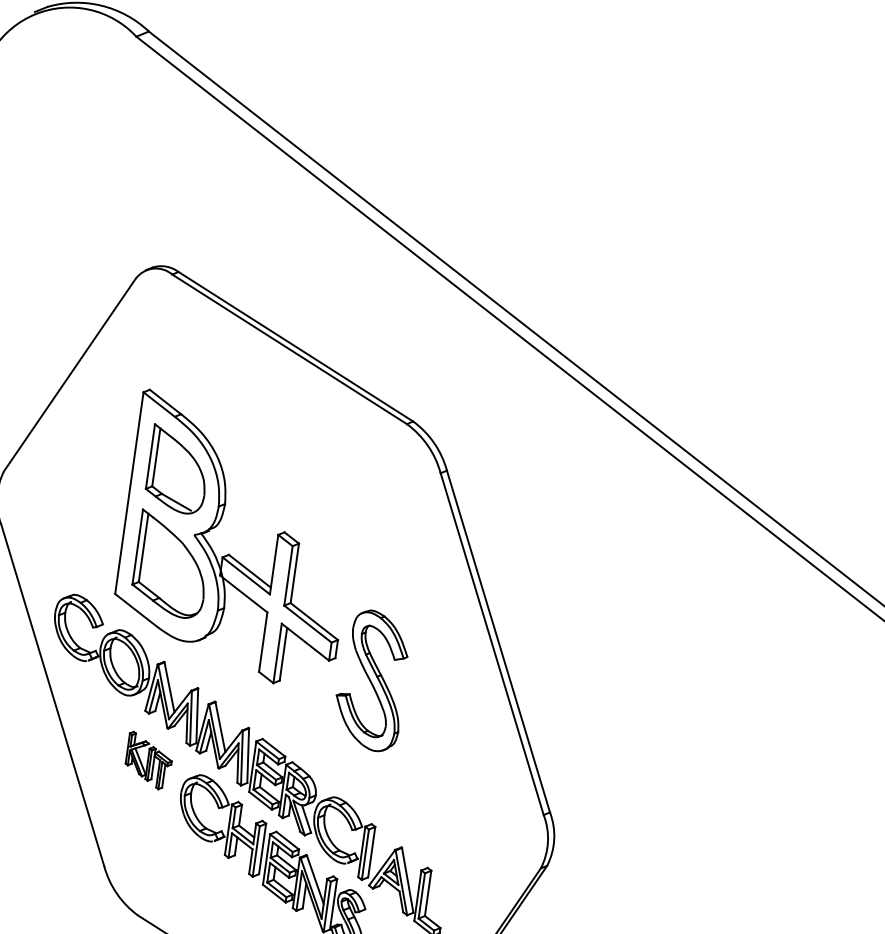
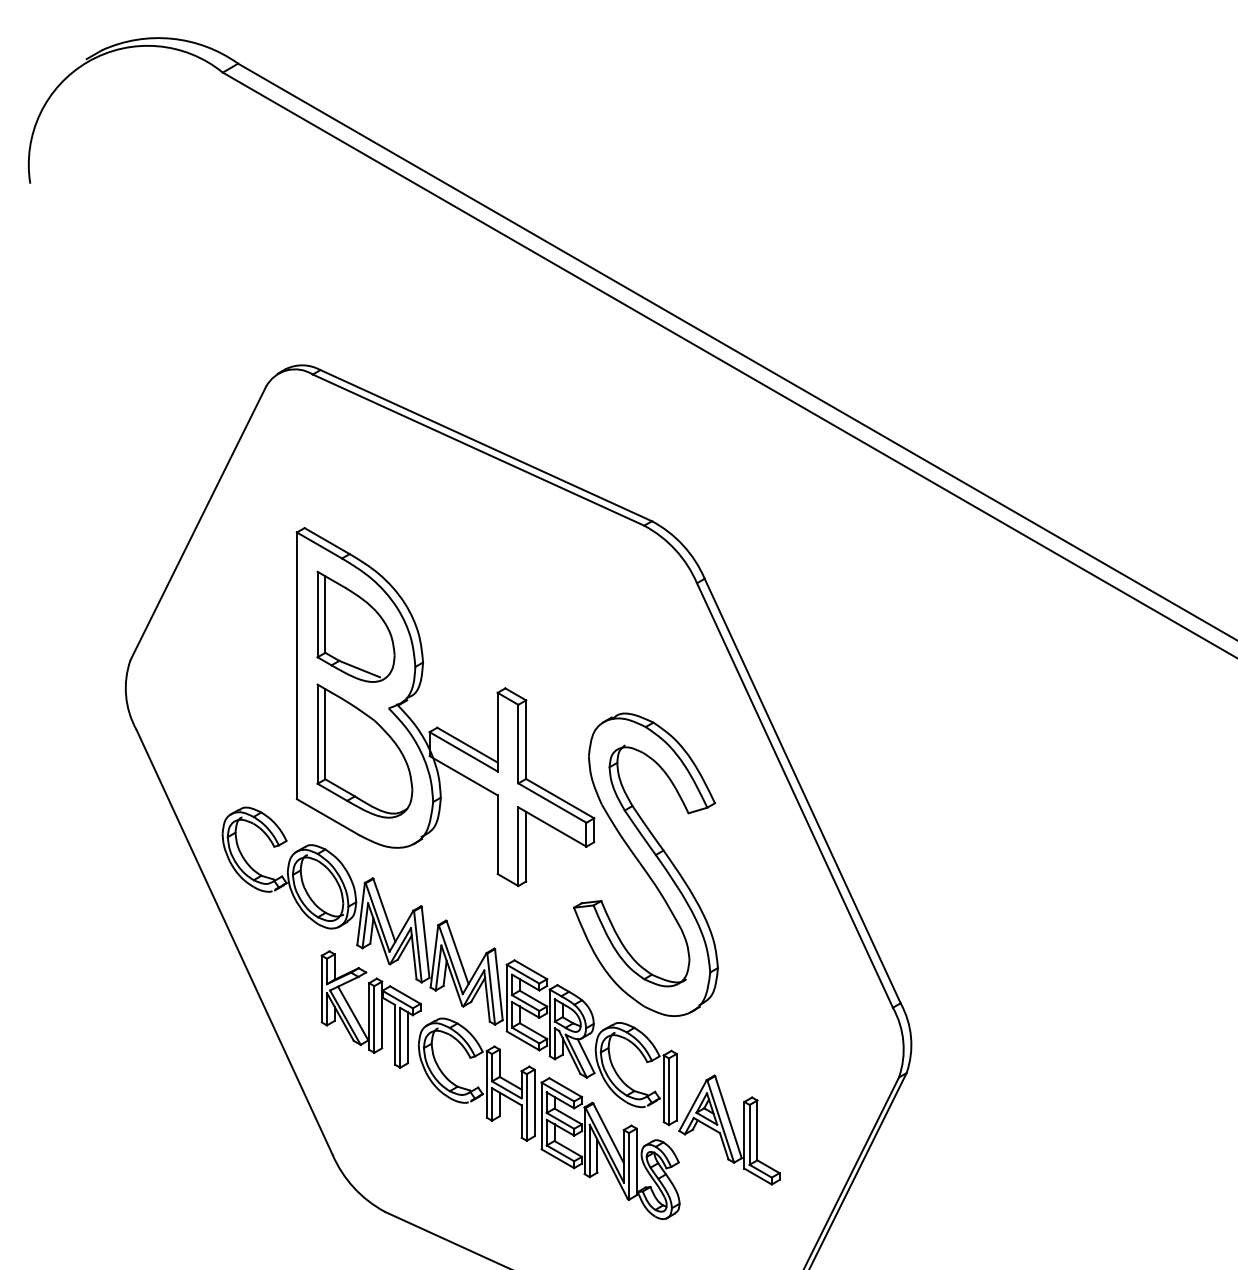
part: (371, 680) -> (645, 864), size x1.67
part: (148, 760) -> (370, 1009), size x1.67

